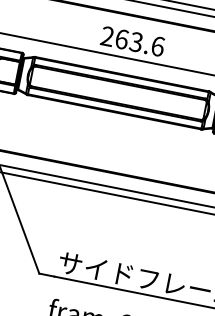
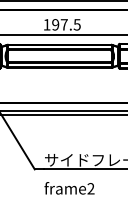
text: (131, 40) -> (61, 24), 263.6 -> 197.5

